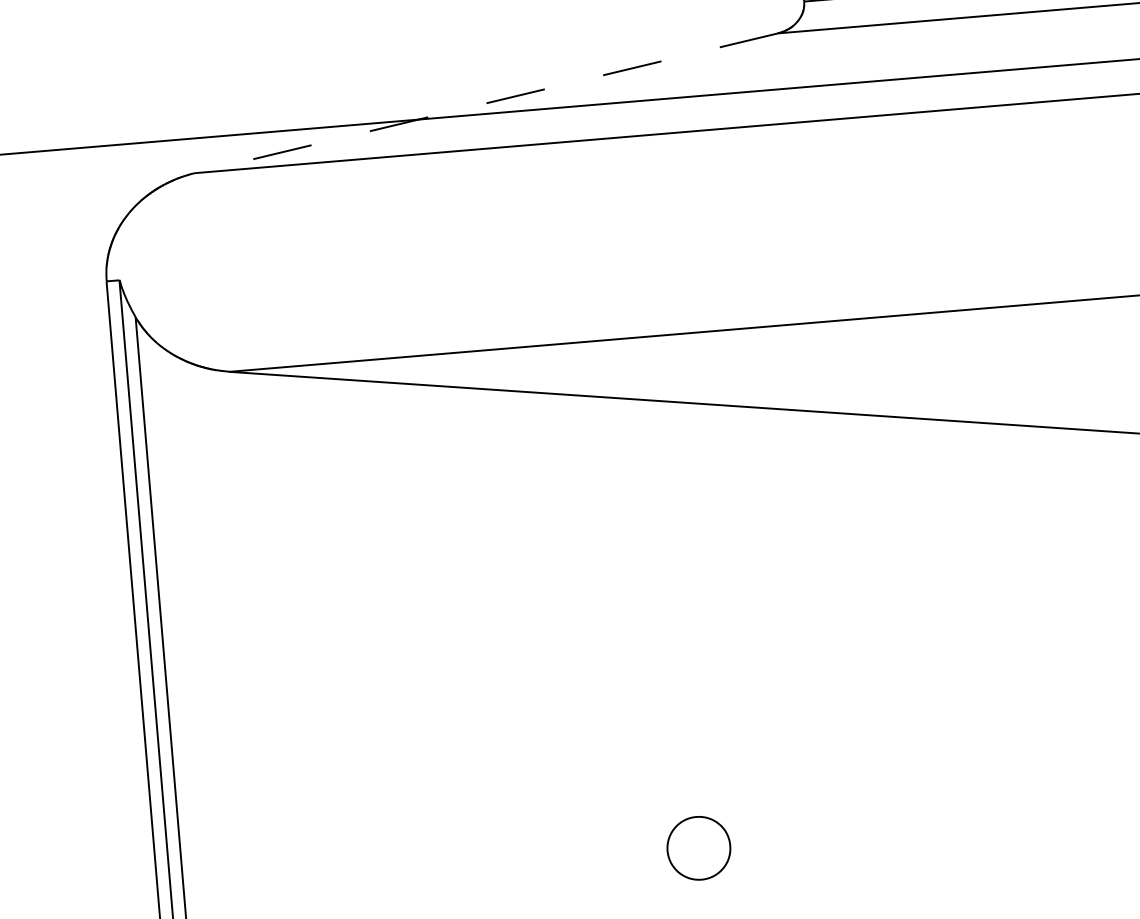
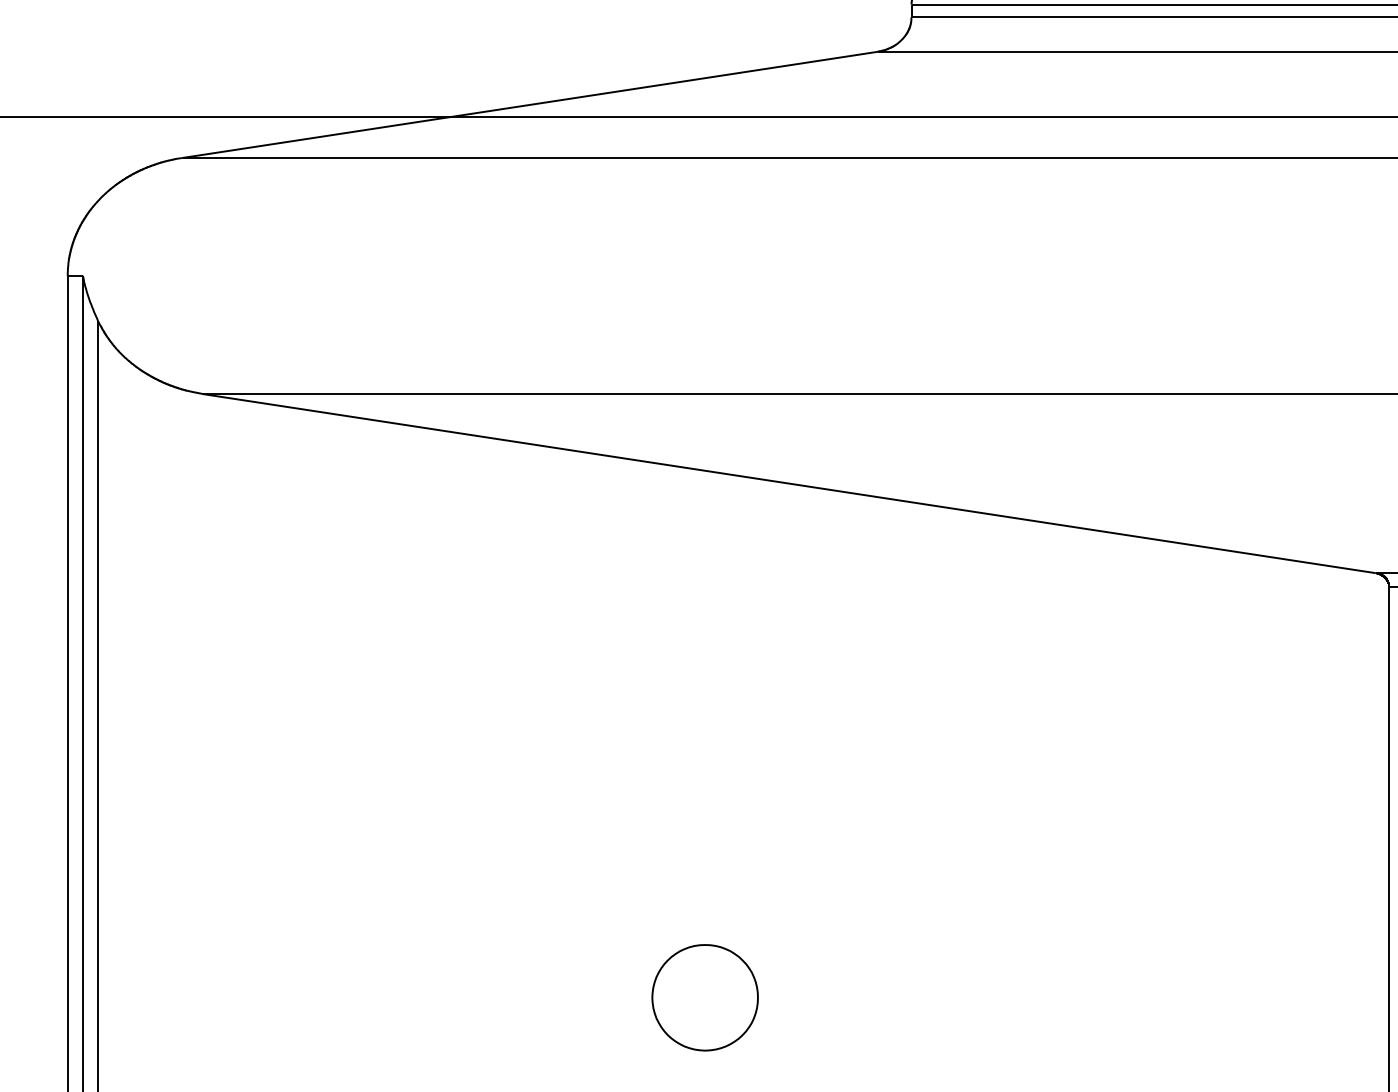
line: (486, 103) -> (529, 105), dashed -> solid
part: (698, 848) -> (704, 997), size x1.43

